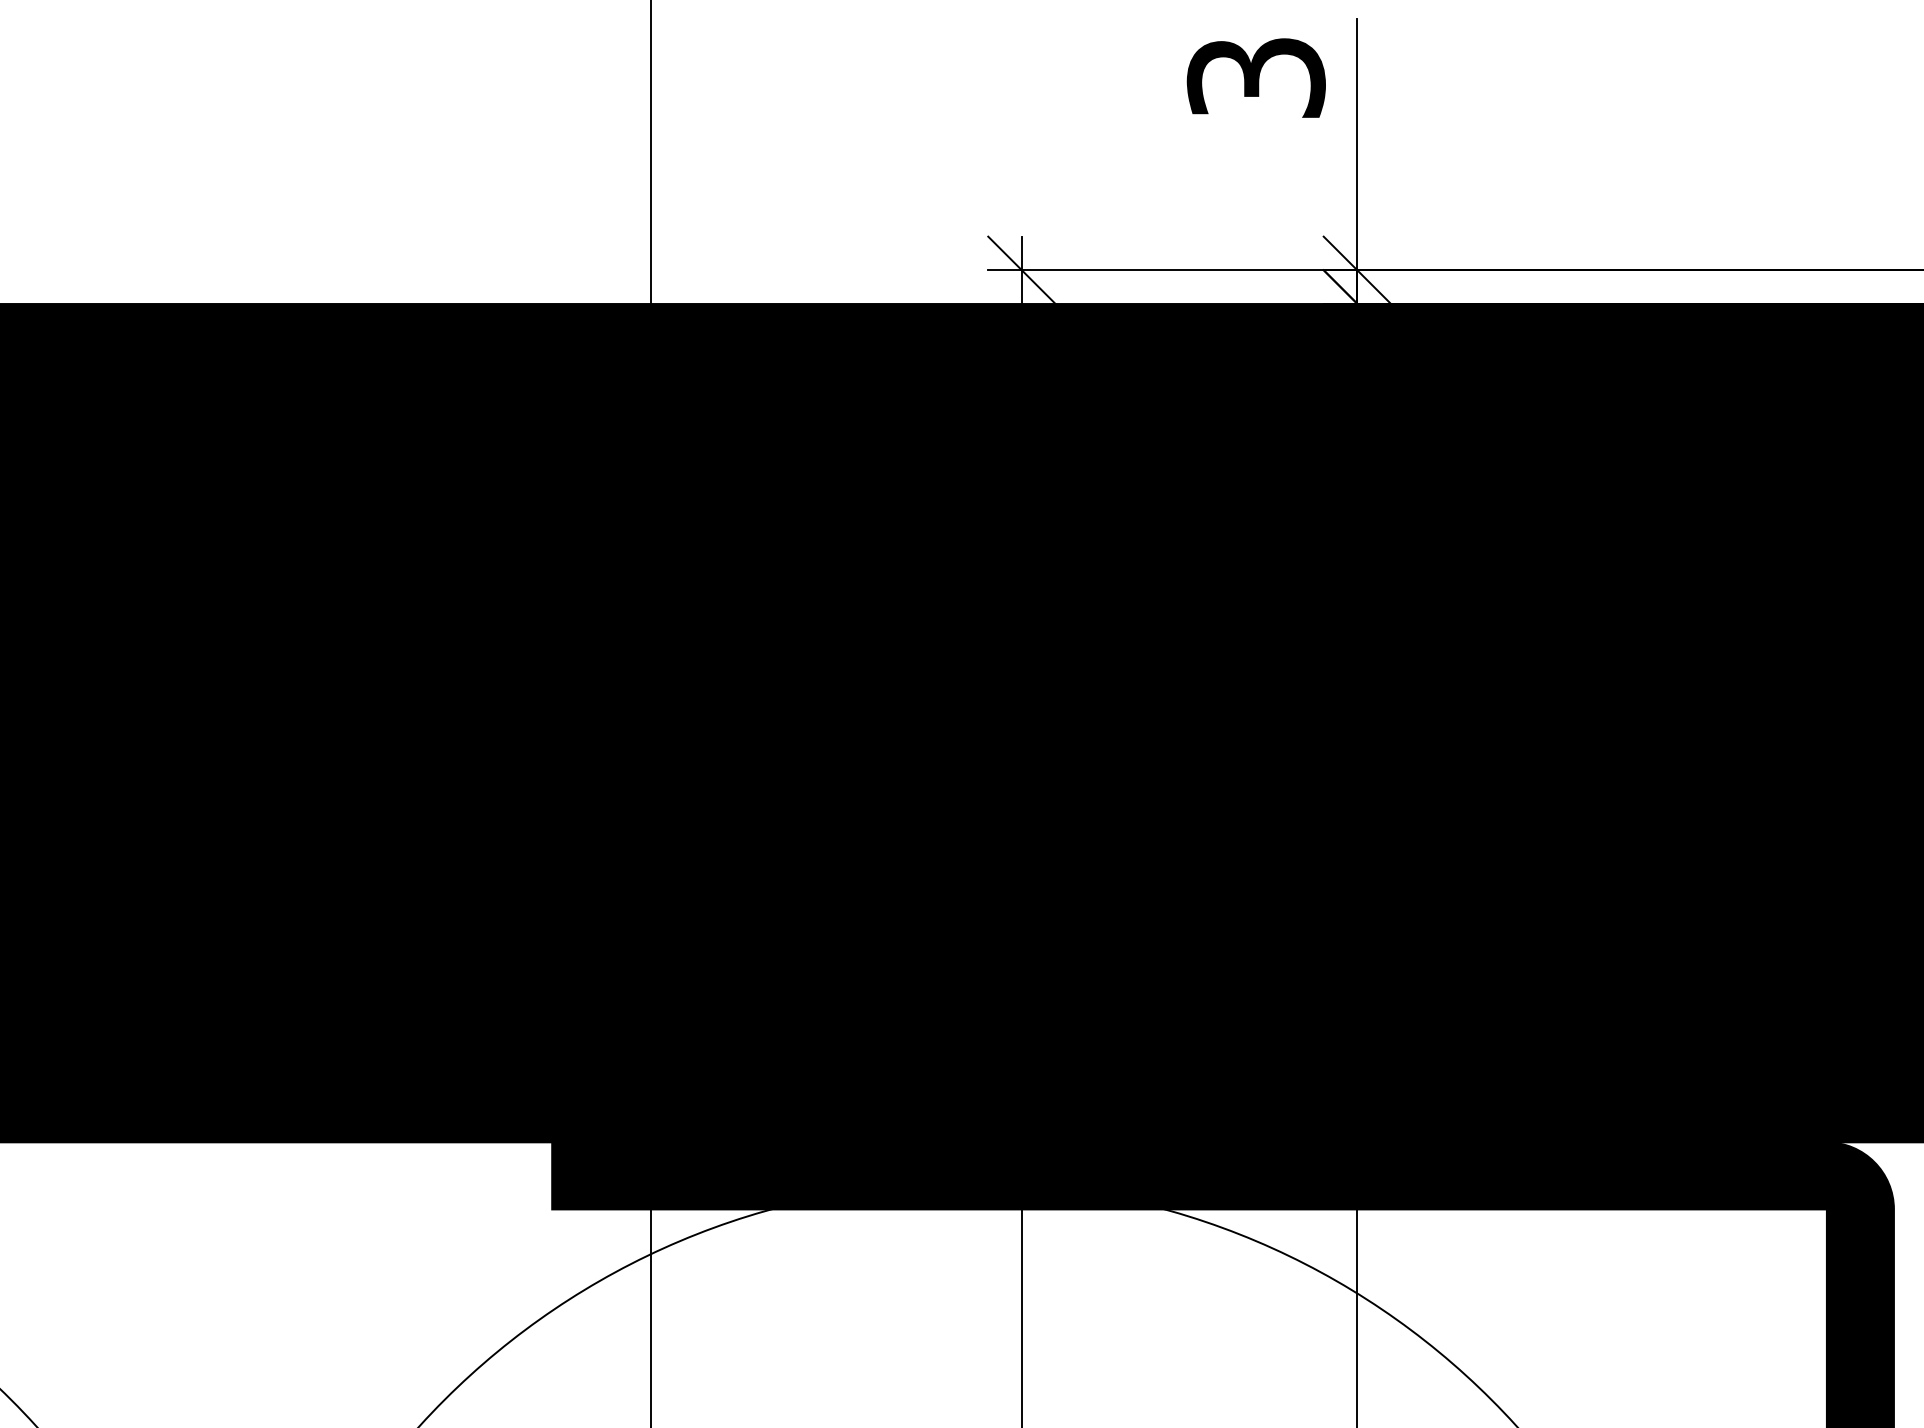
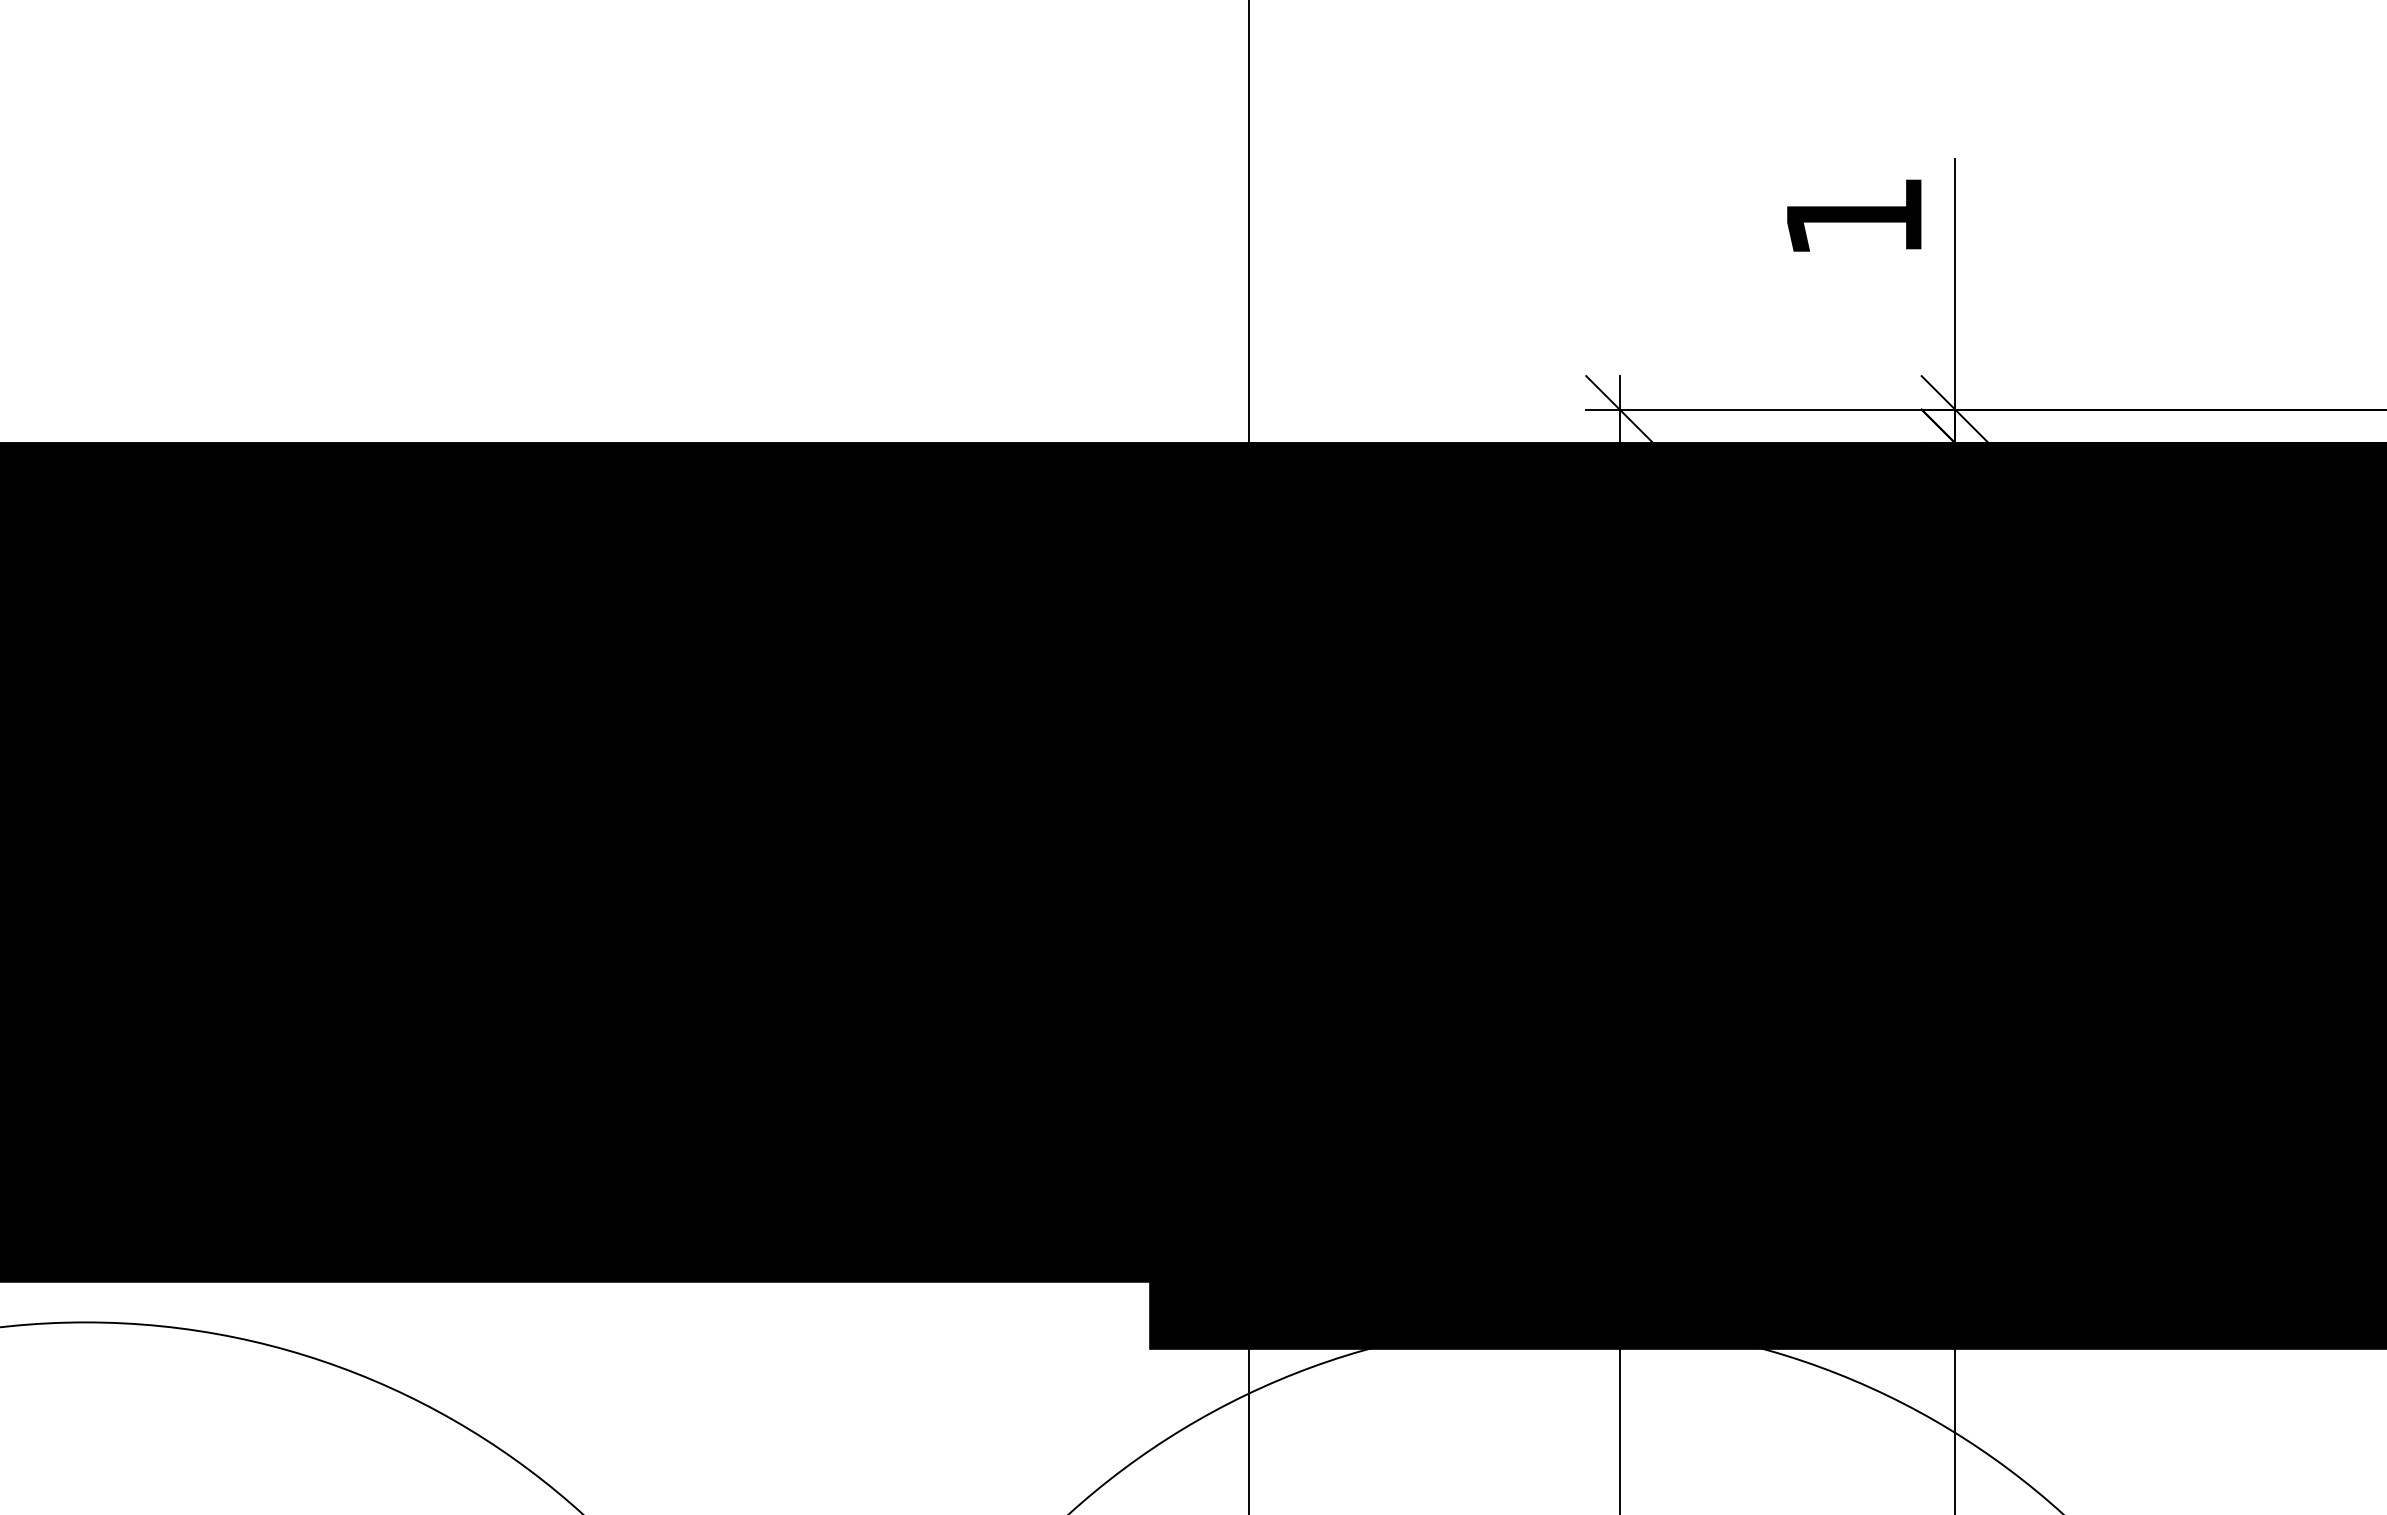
text: (1255, 78) -> (1853, 217), 3 -> 1

